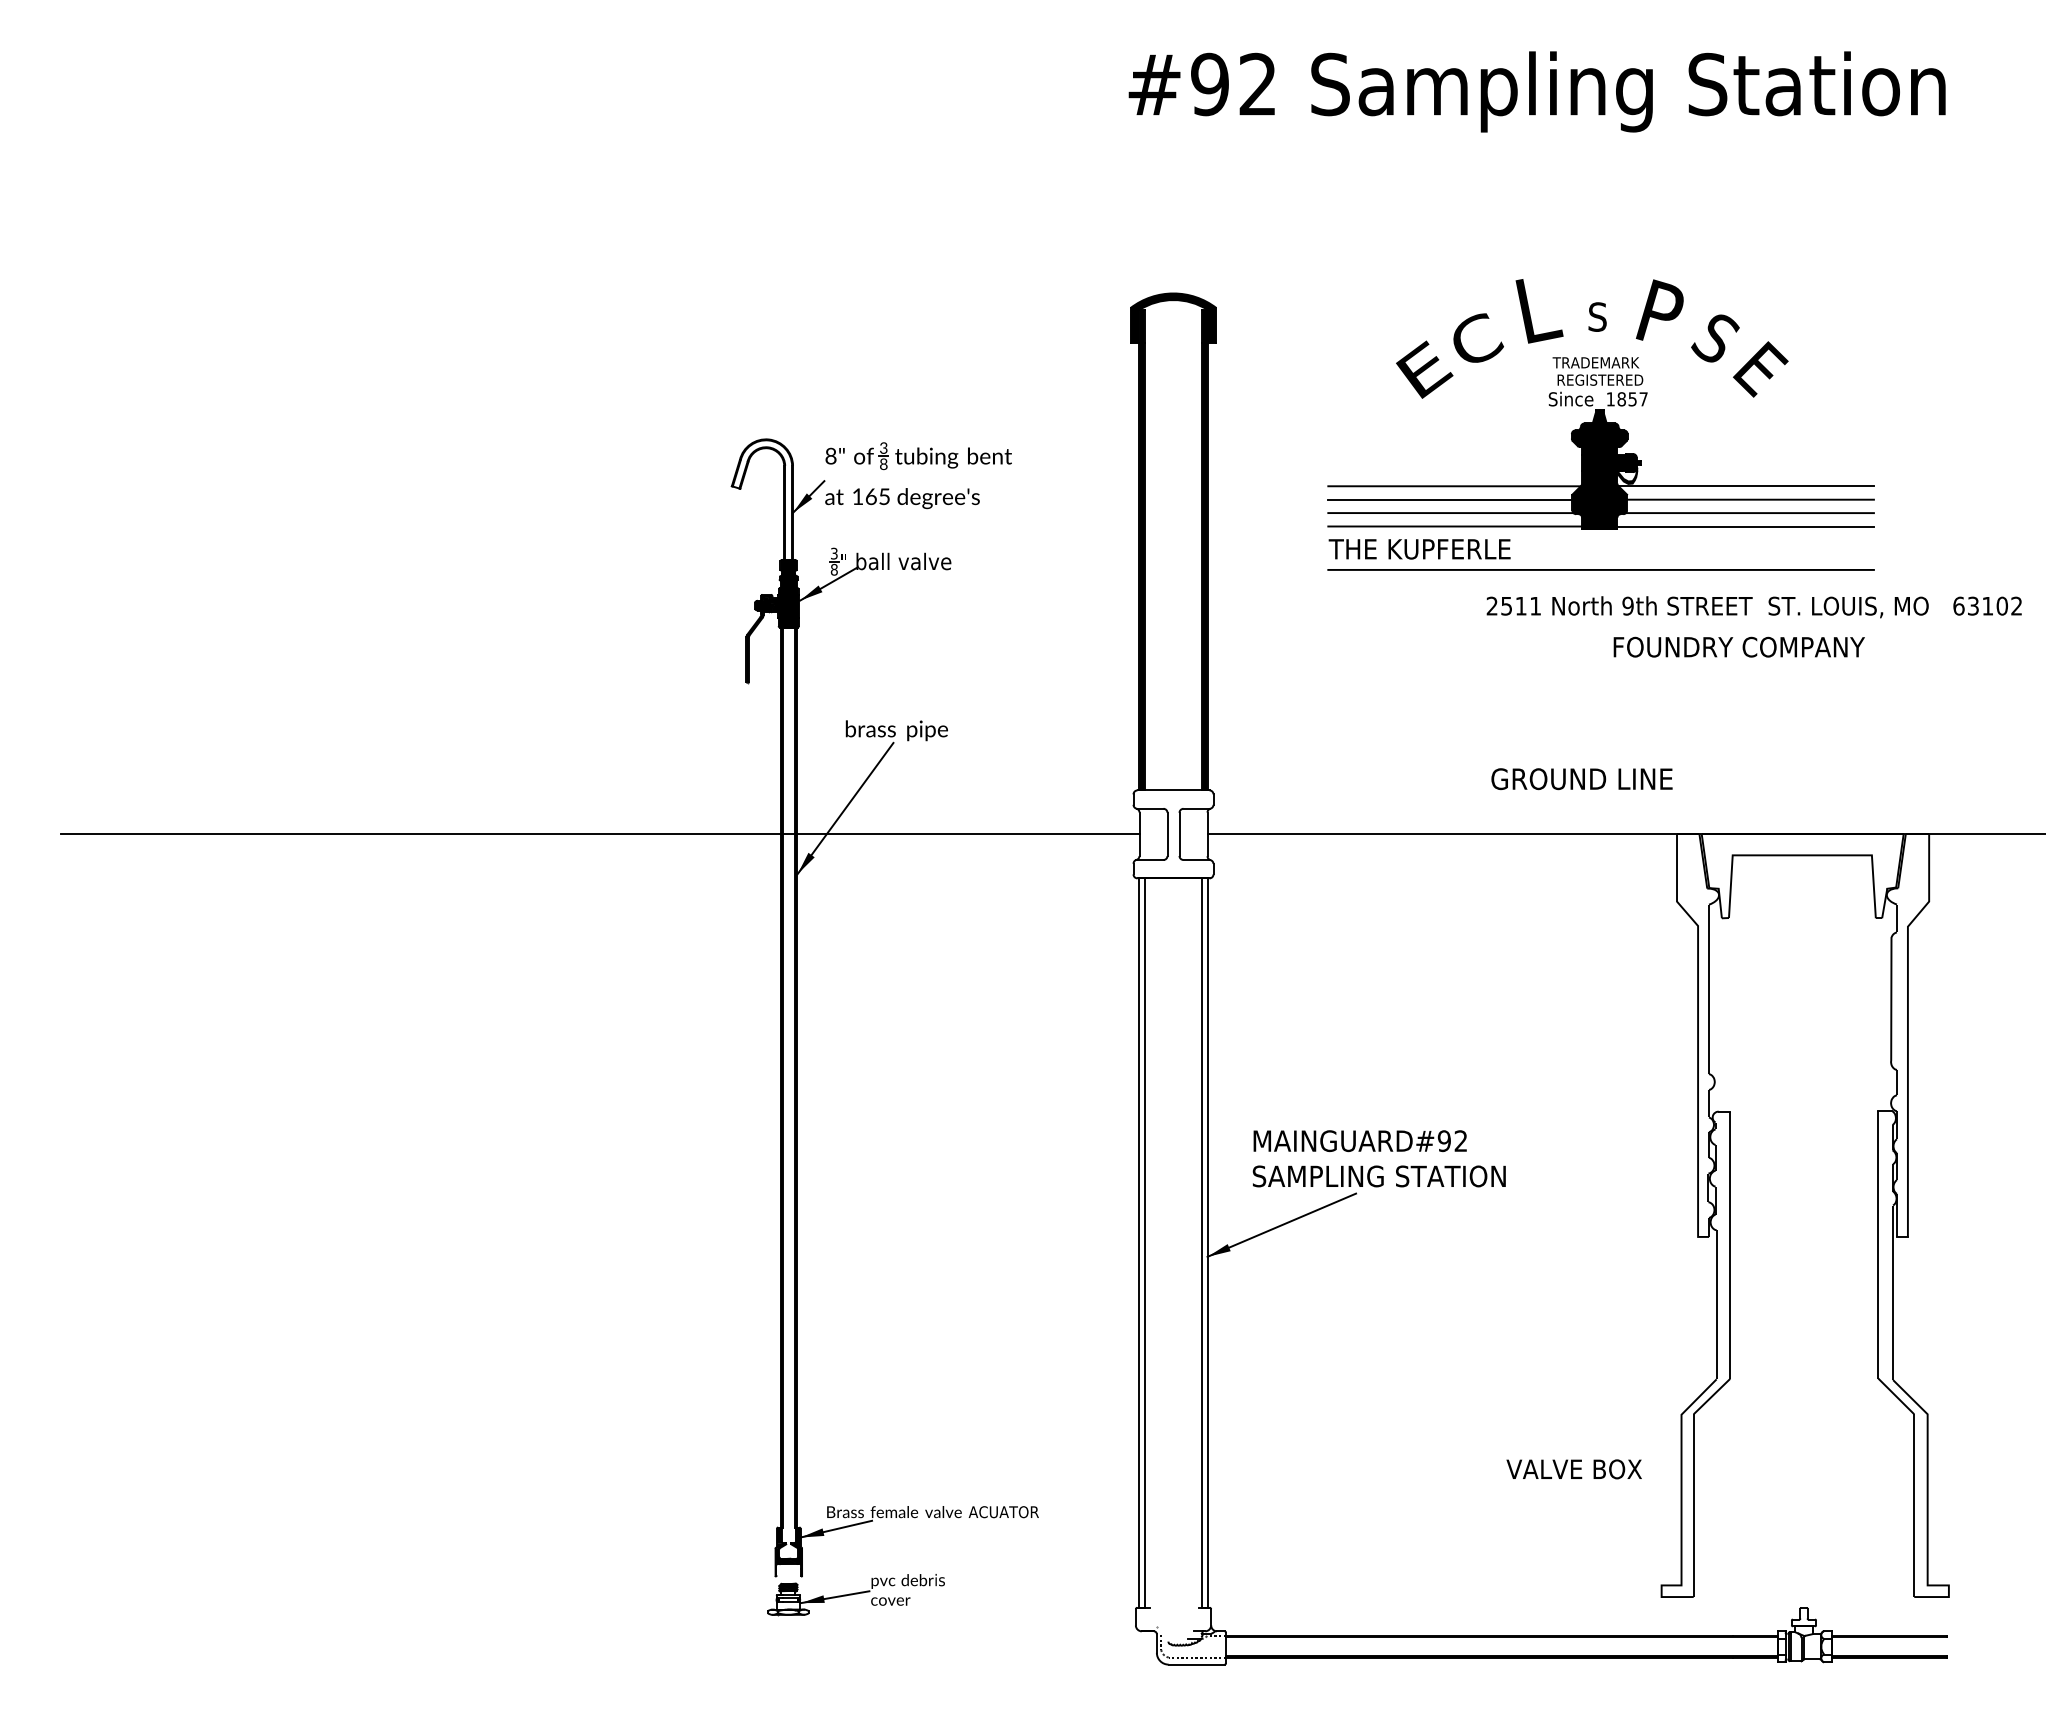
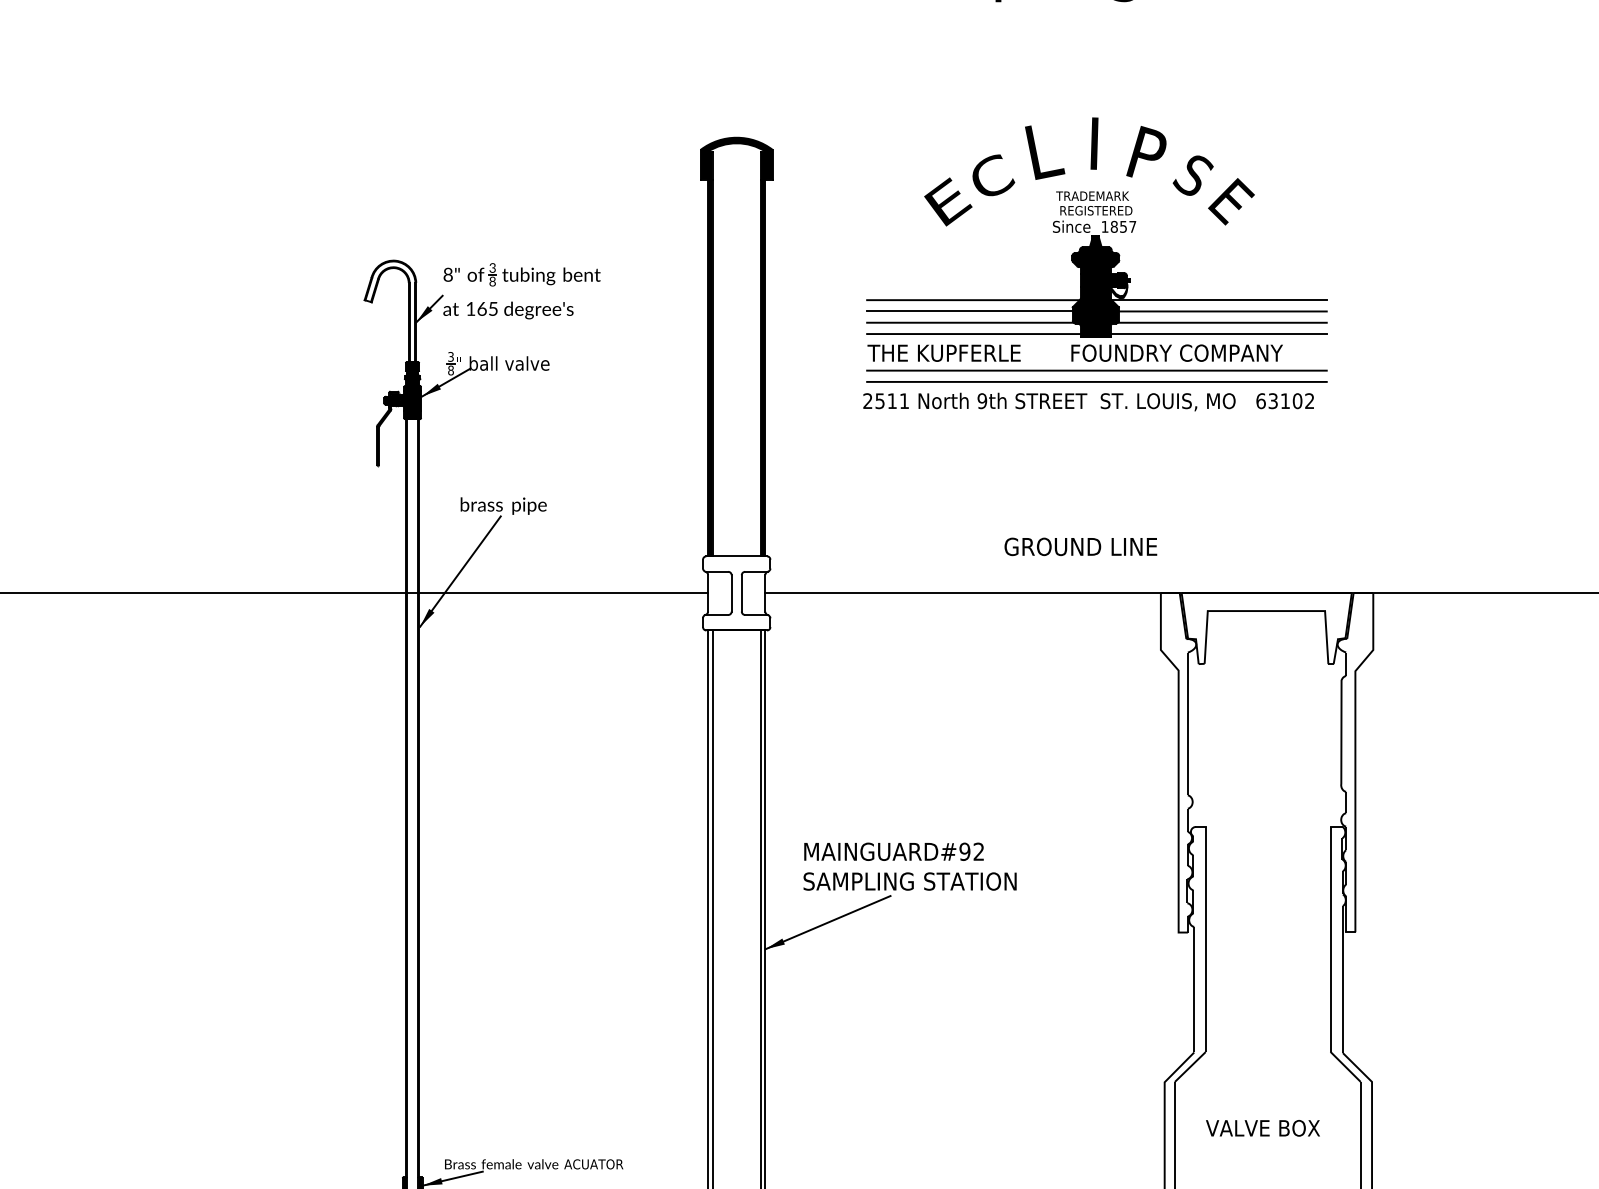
text: (1597, 300) -> (1093, 143), S -> I
line: (1600, 583) -> (1096, 382), added
text: (1753, 607) -> (1088, 402), moved
text: (1738, 646) -> (1176, 352), moved
text: (1573, 1469) -> (1262, 1128), moved

